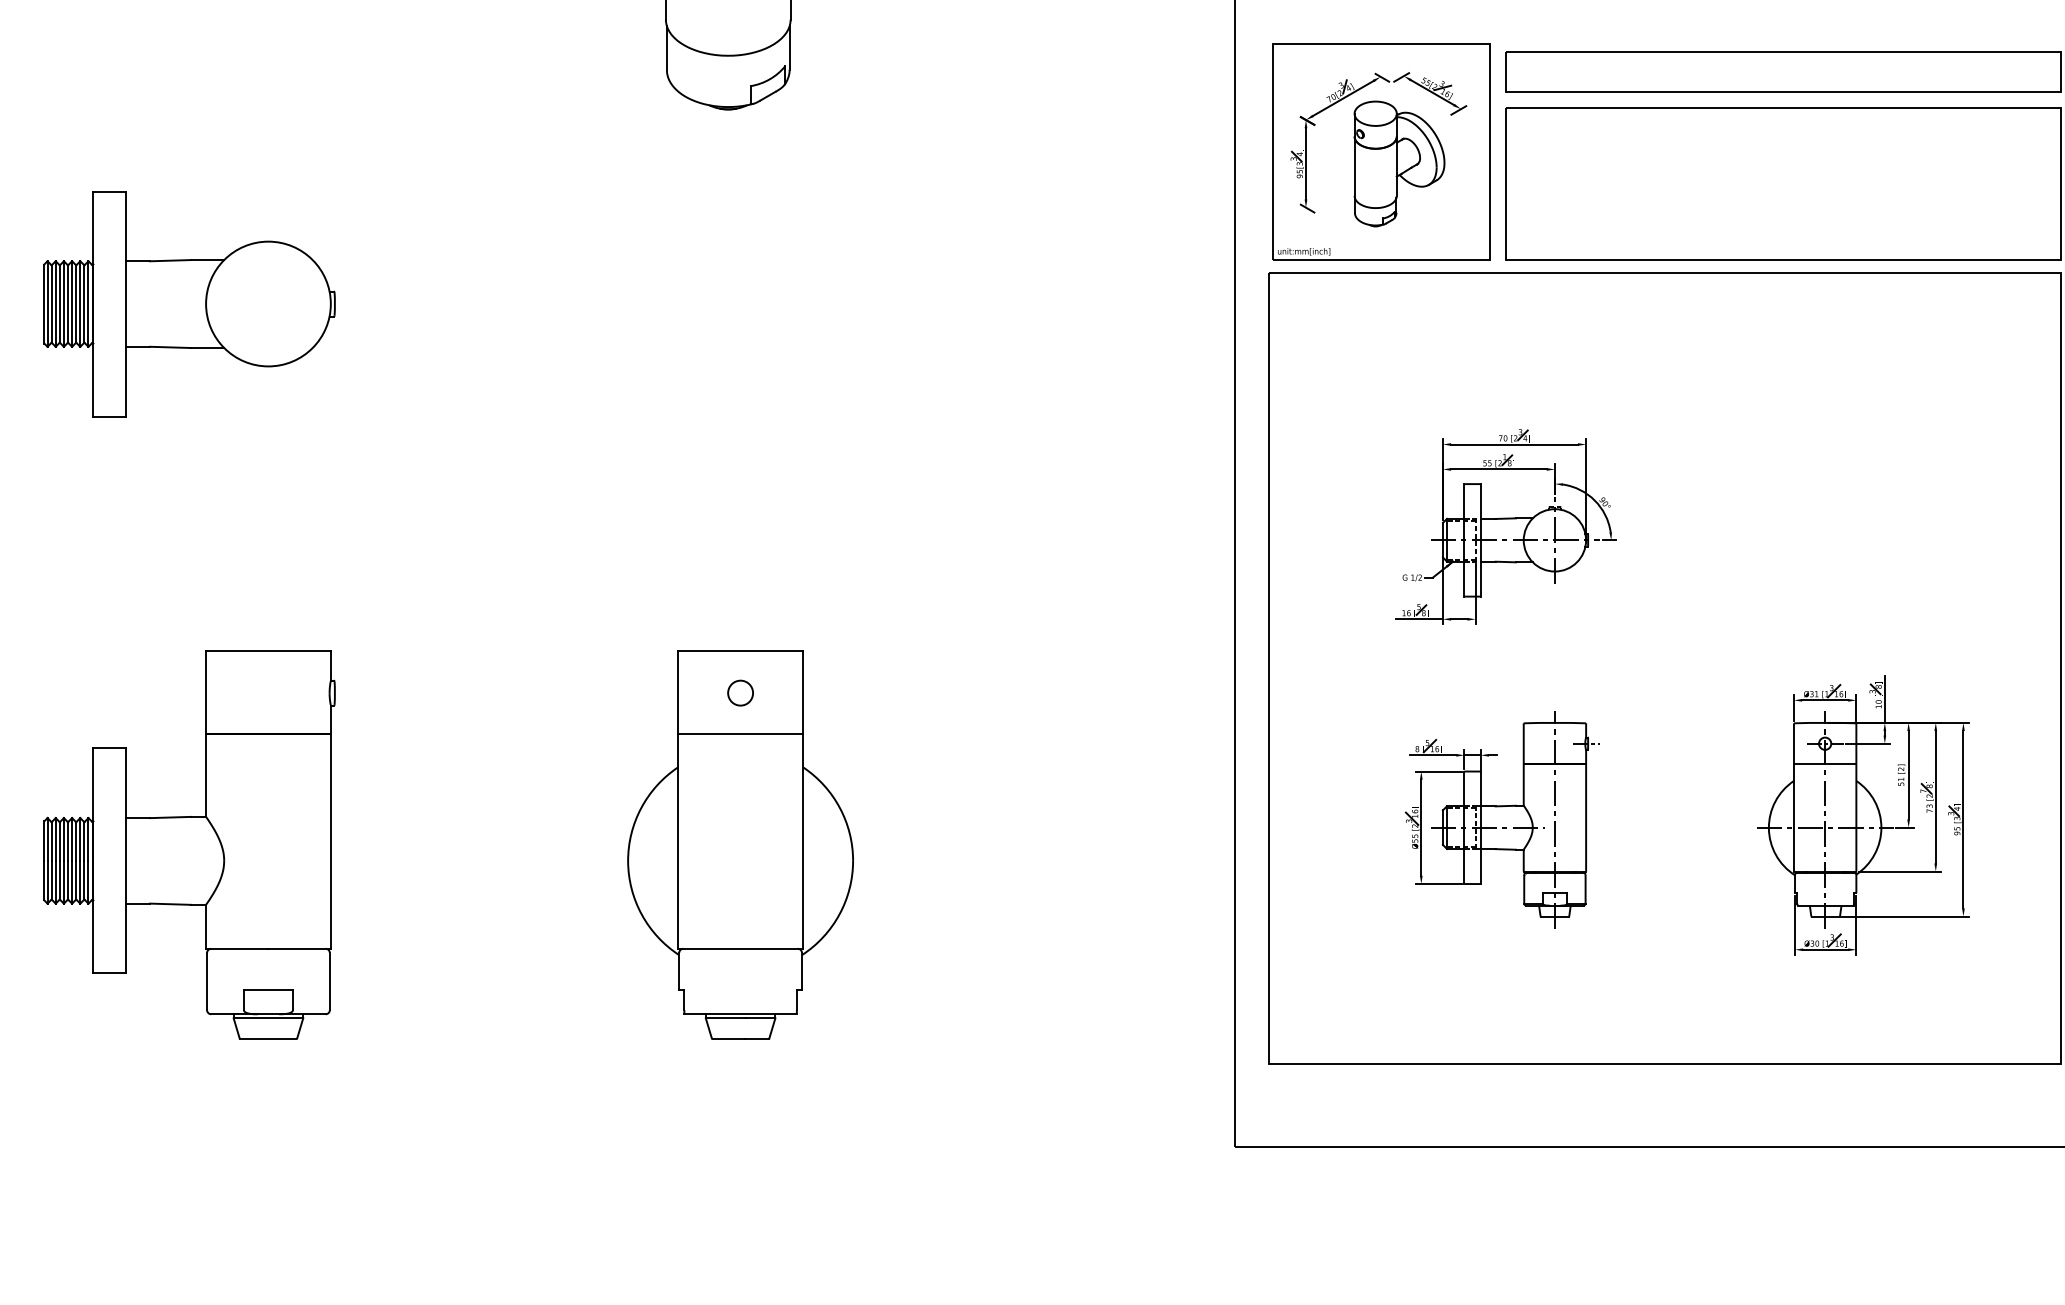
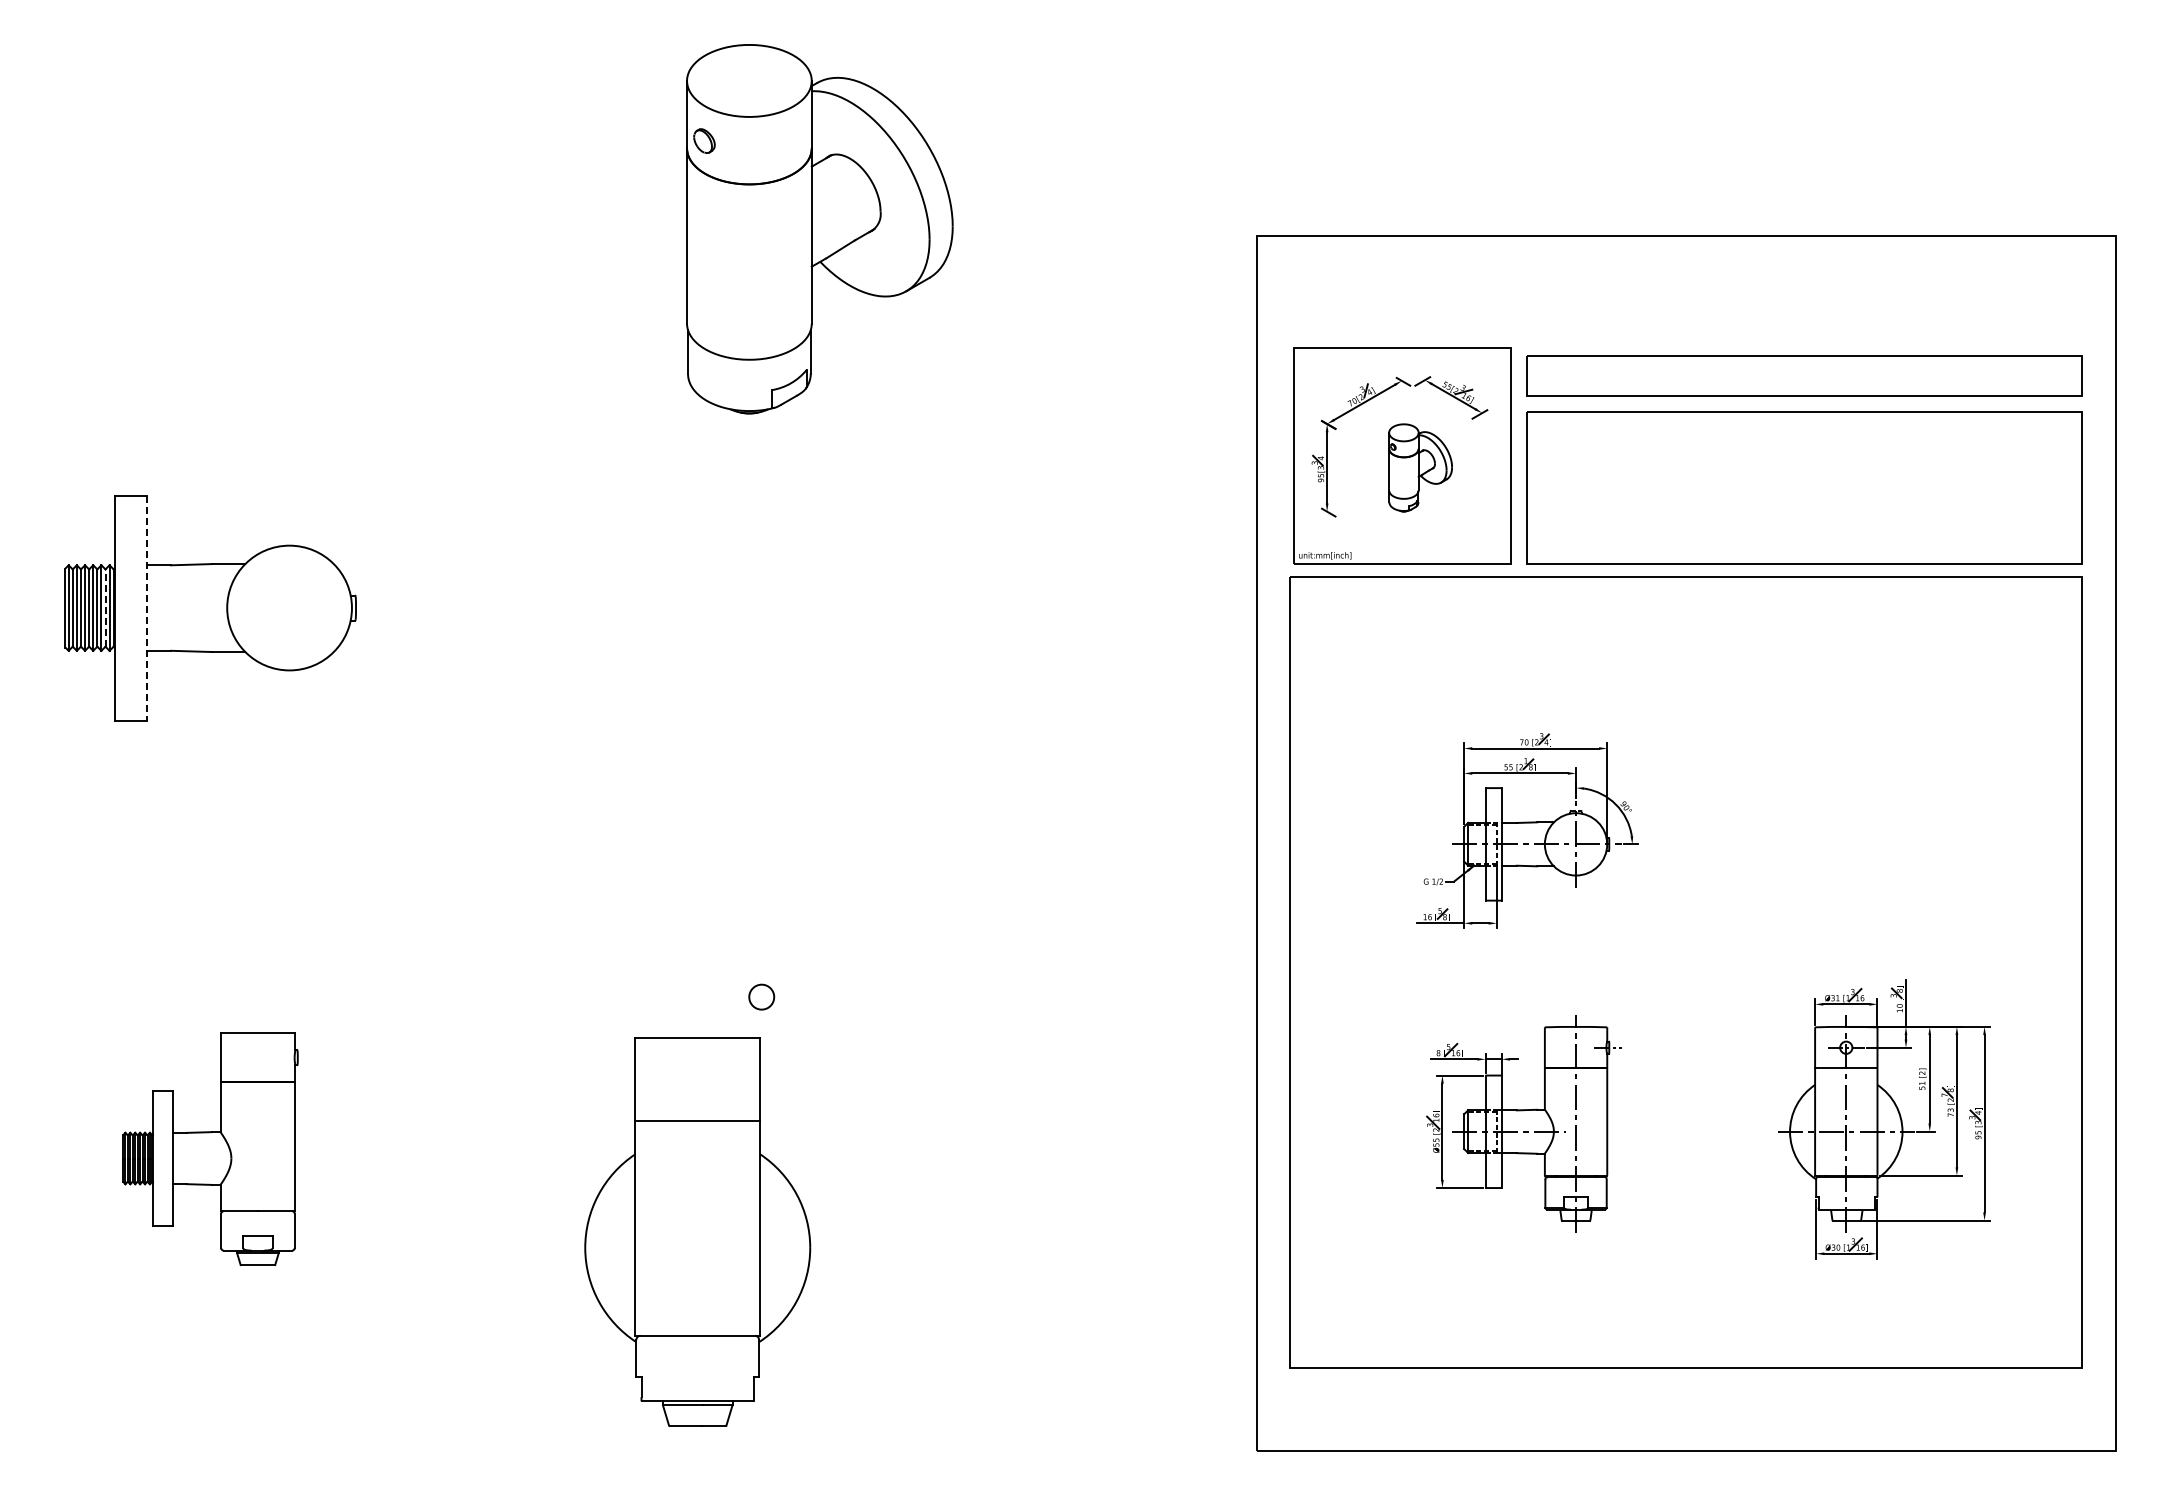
part: (1399, 163) -> (1420, 467), size x0.7
line: (84, 304) -> (105, 608), solid -> dashed
line: (126, 304) -> (147, 608), solid -> dashed
part: (189, 844) -> (210, 1148), size x0.6
part: (740, 844) -> (697, 1231), moved

